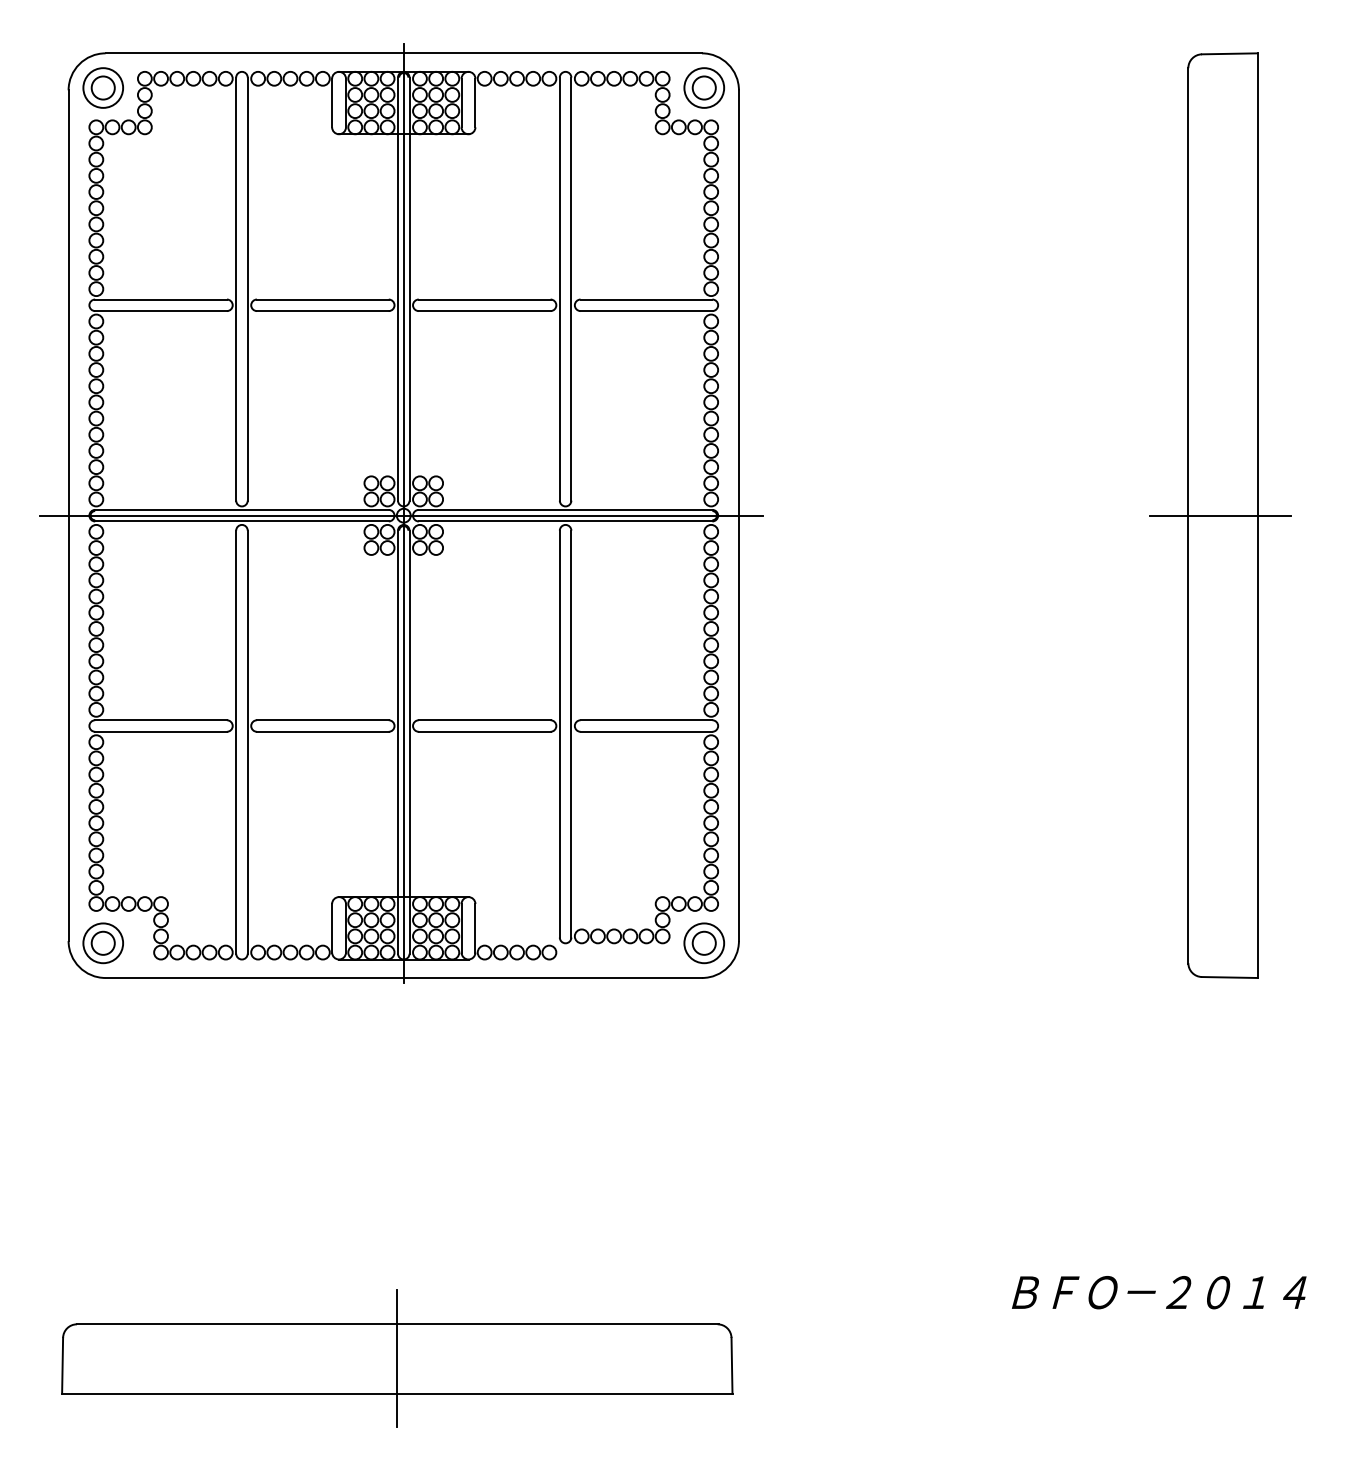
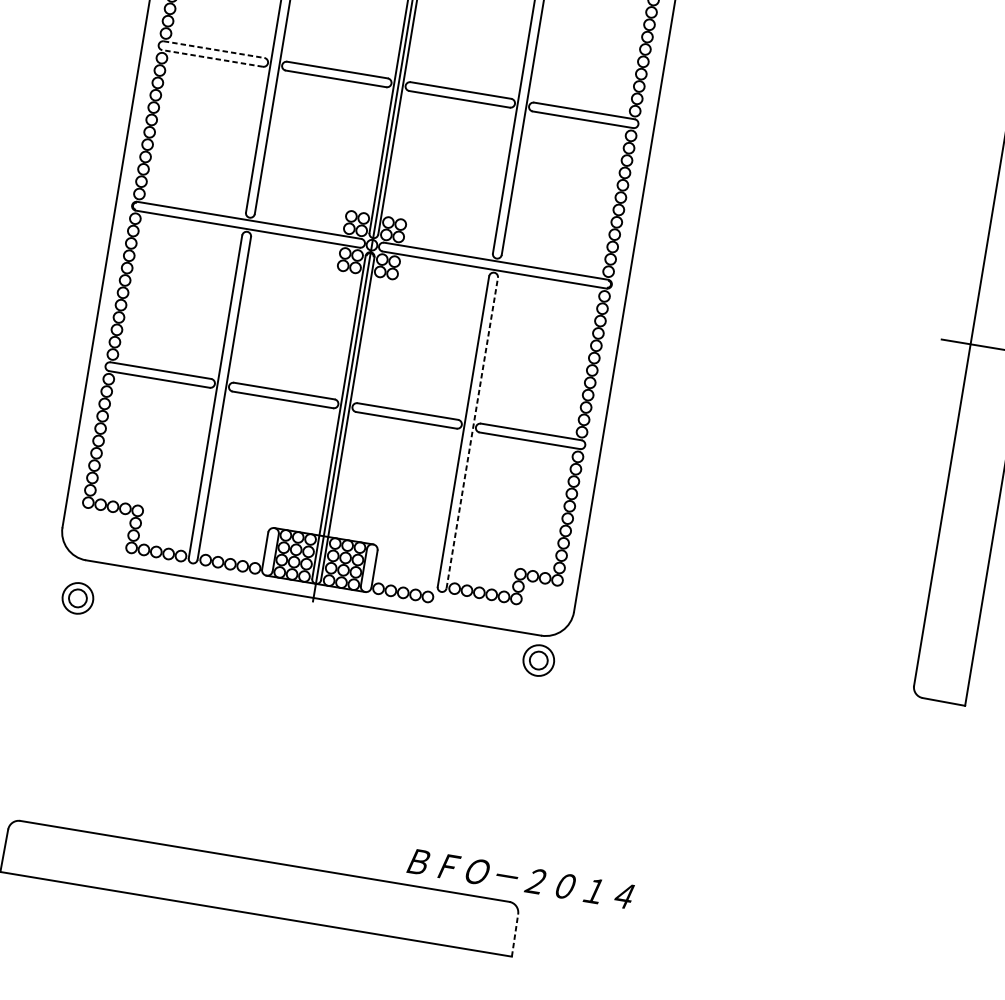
line: (161, 299) -> (214, 49), solid -> dashed
line: (161, 311) -> (212, 58), solid -> dashed
line: (401, 515) -> (370, 244), removed
line: (571, 733) -> (472, 432), solid -> dashed
part: (102, 943) -> (77, 598), moved
part: (704, 943) -> (538, 660), moved
text: (1159, 1292) -> (520, 878), moved
line: (397, 1358) -> (260, 887), removed
line: (732, 1365) -> (515, 935), solid -> dashed

